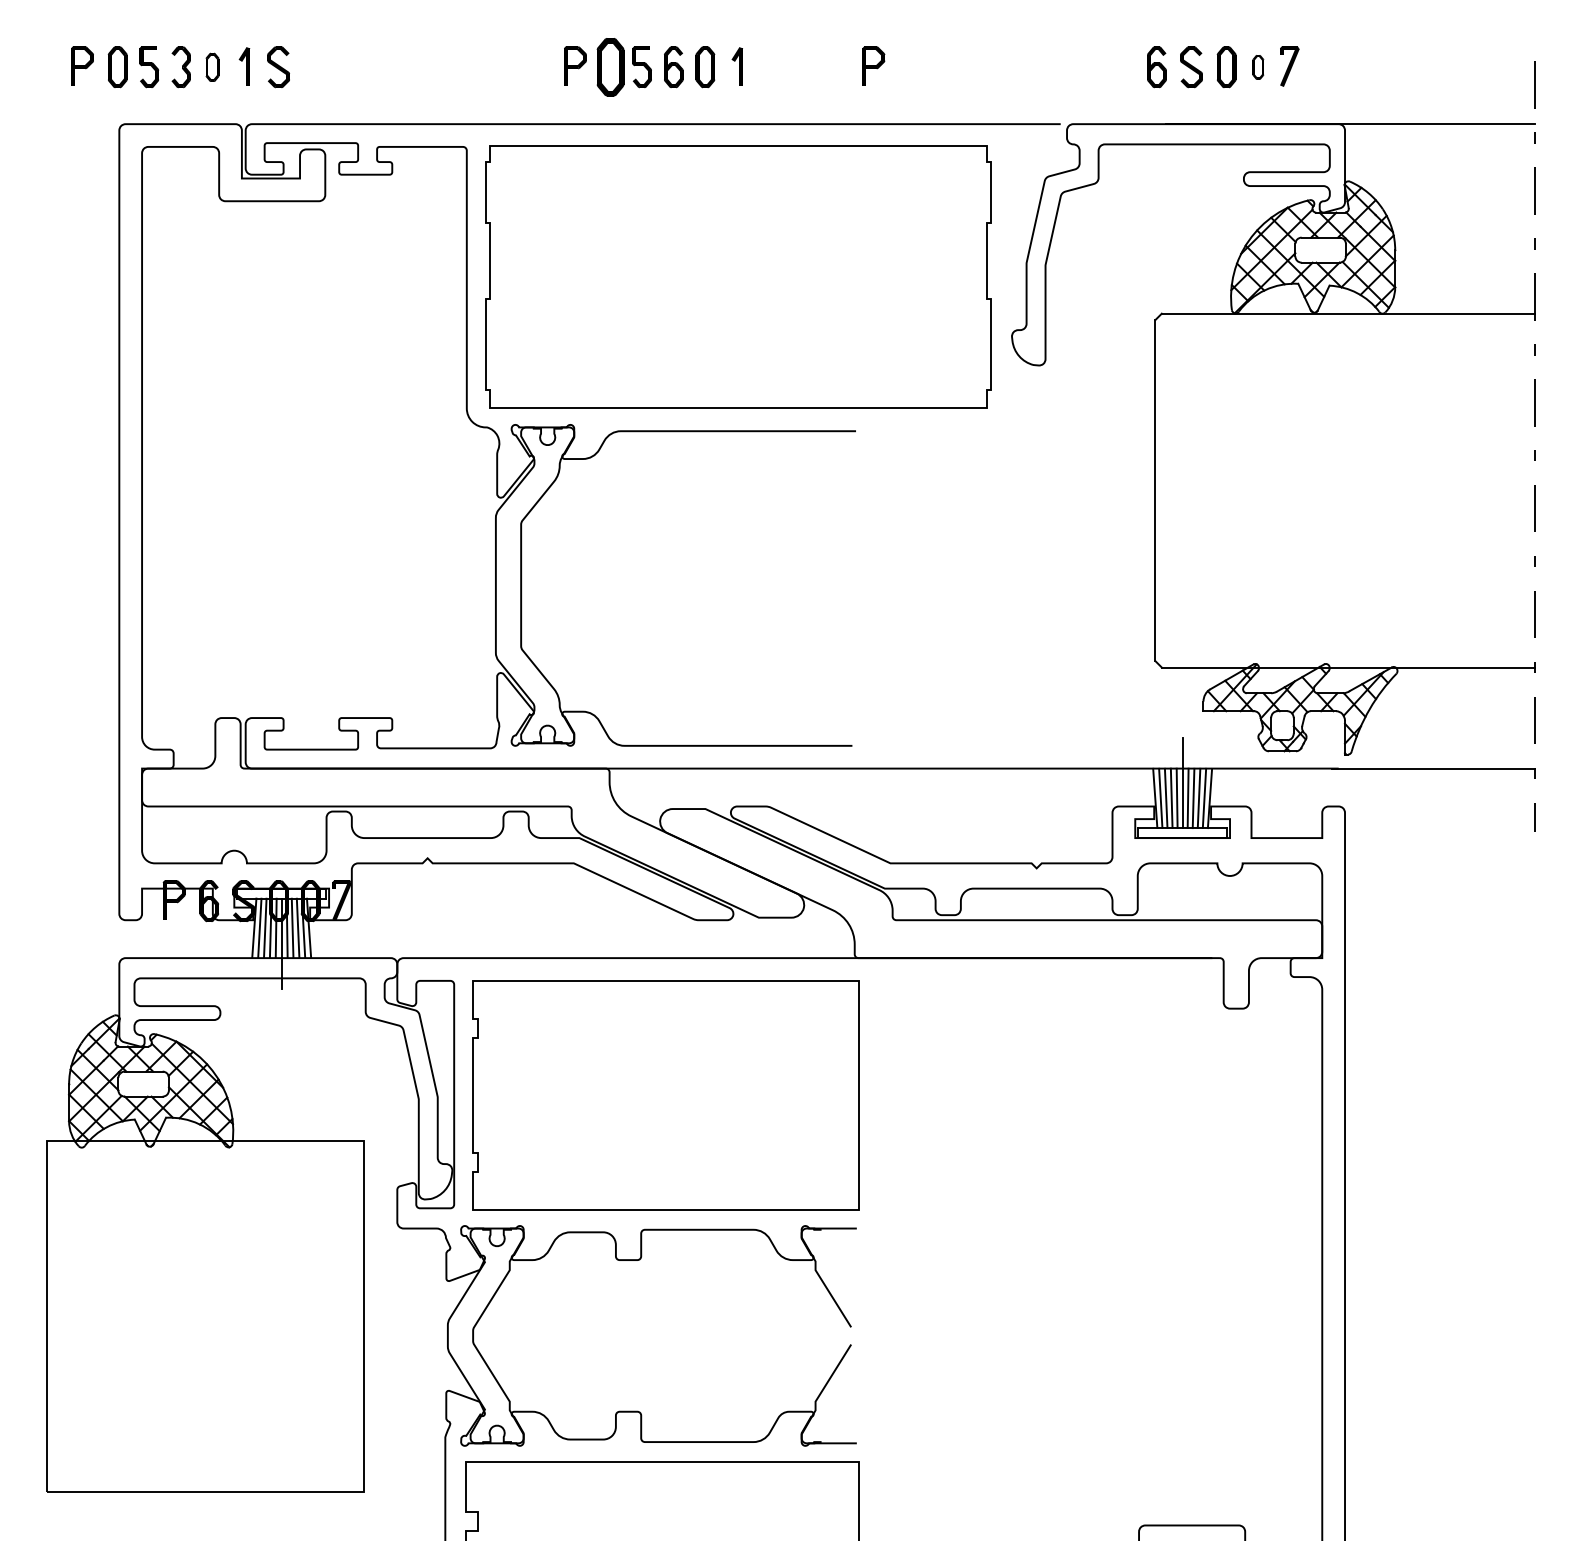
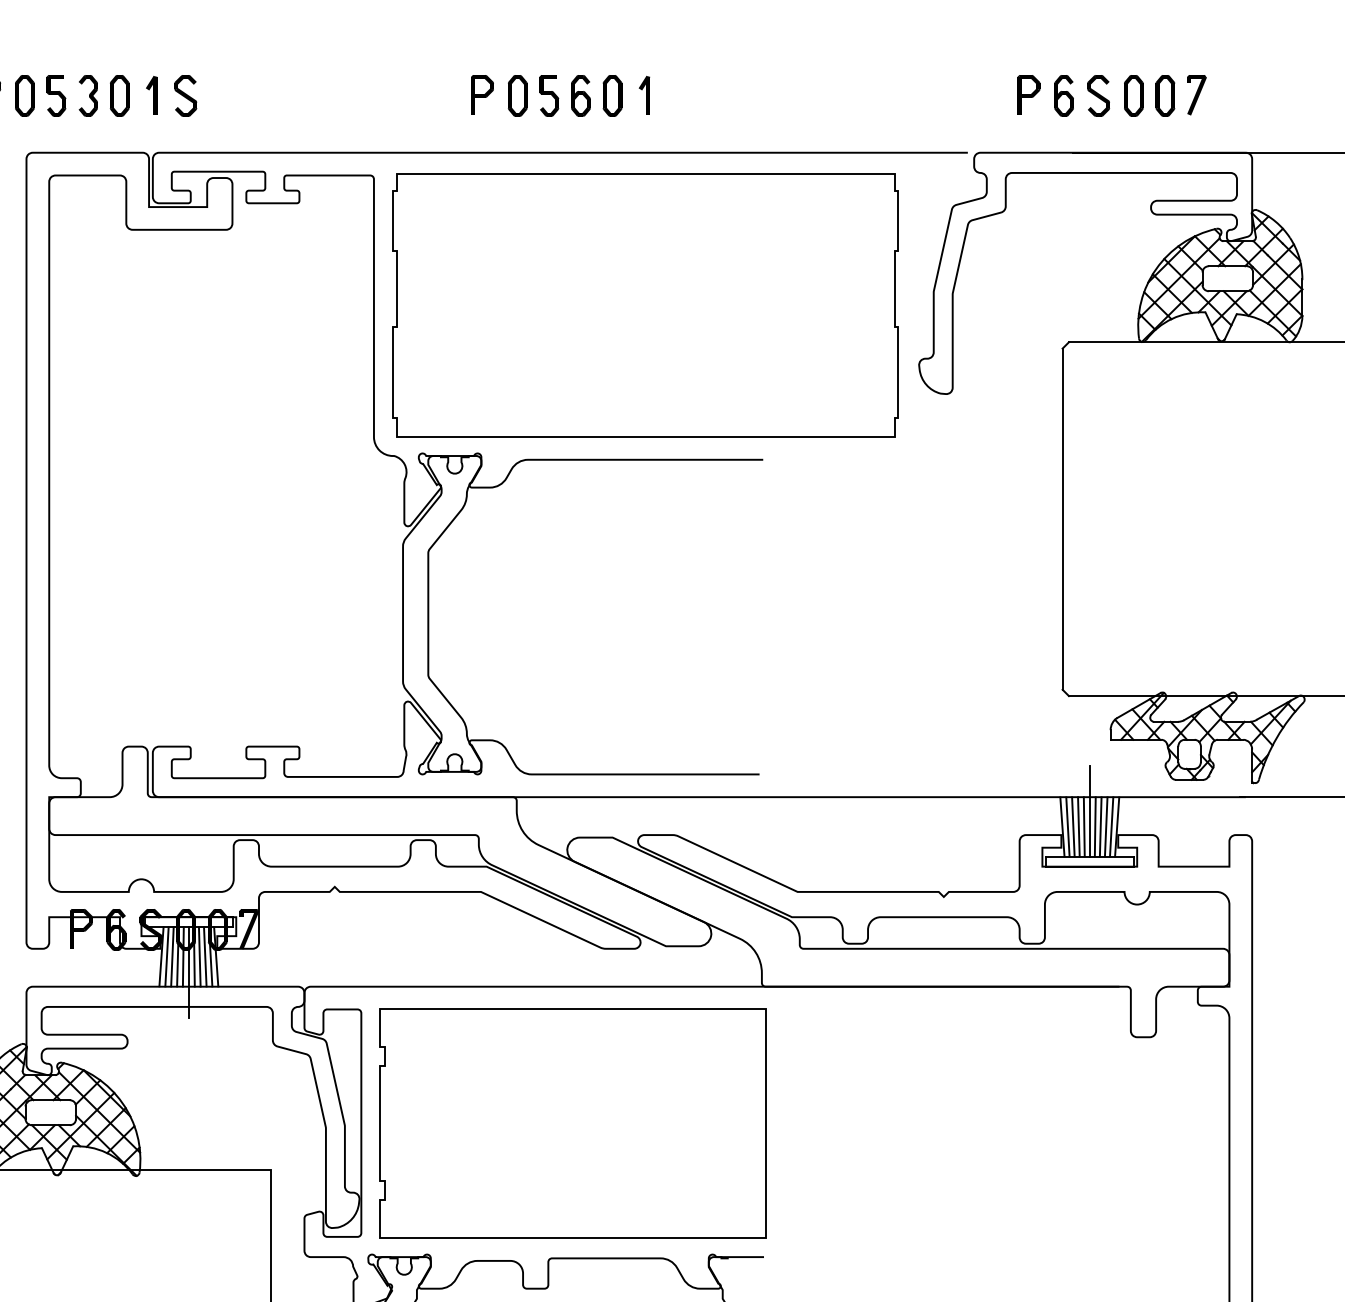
part: (873, 65) -> (1028, 94), moved
part: (212, 67) -> (119, 96), size x1.43
part: (610, 67) -> (517, 96), size x0.71
part: (1258, 67) -> (1165, 96), size x1.67

